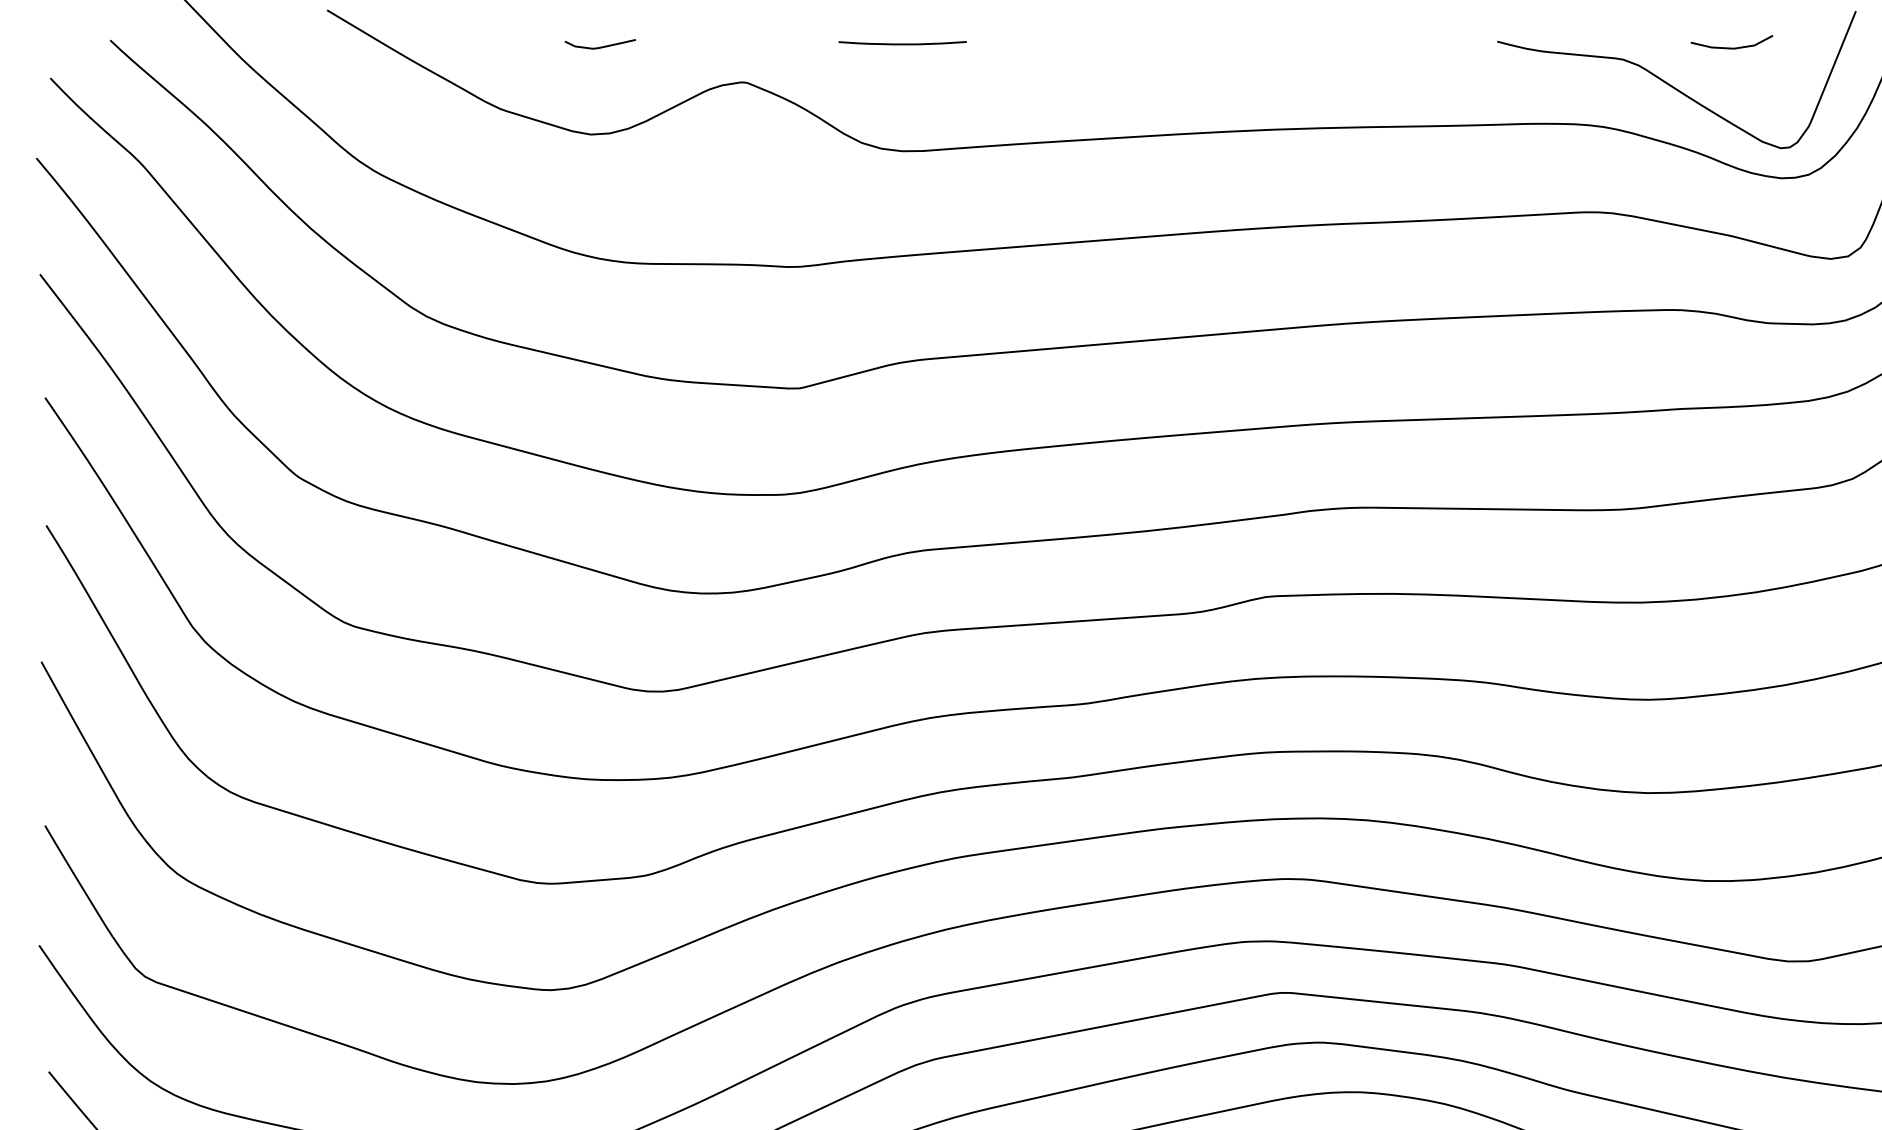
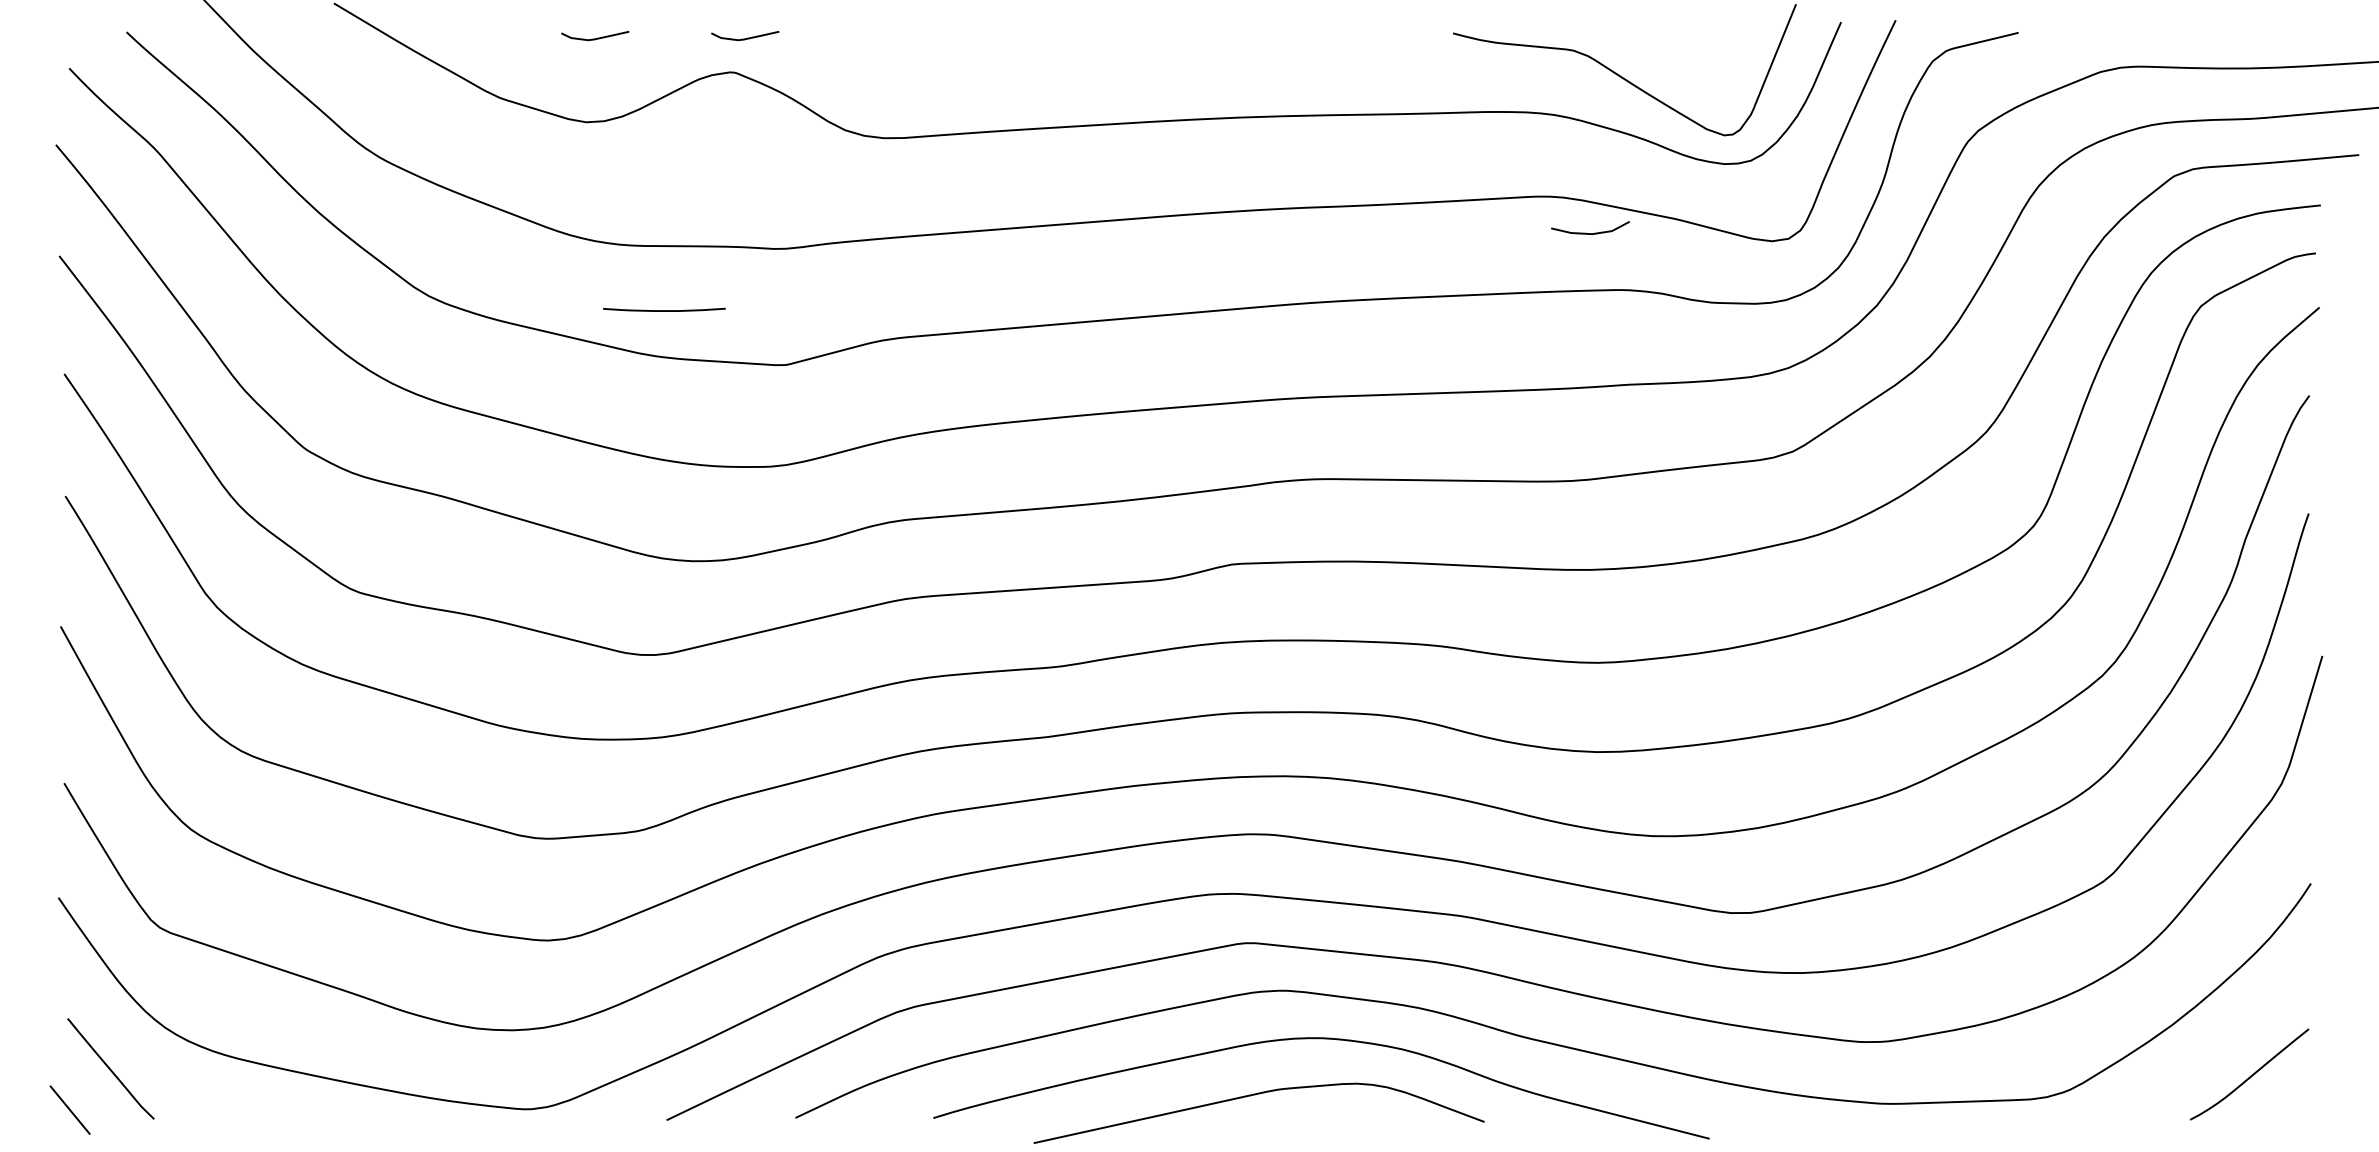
curve: (902, 43) -> (664, 310), moved
curve: (757, 46) -> (745, 38), added
line: (1731, 48) -> (1590, 233), moved

